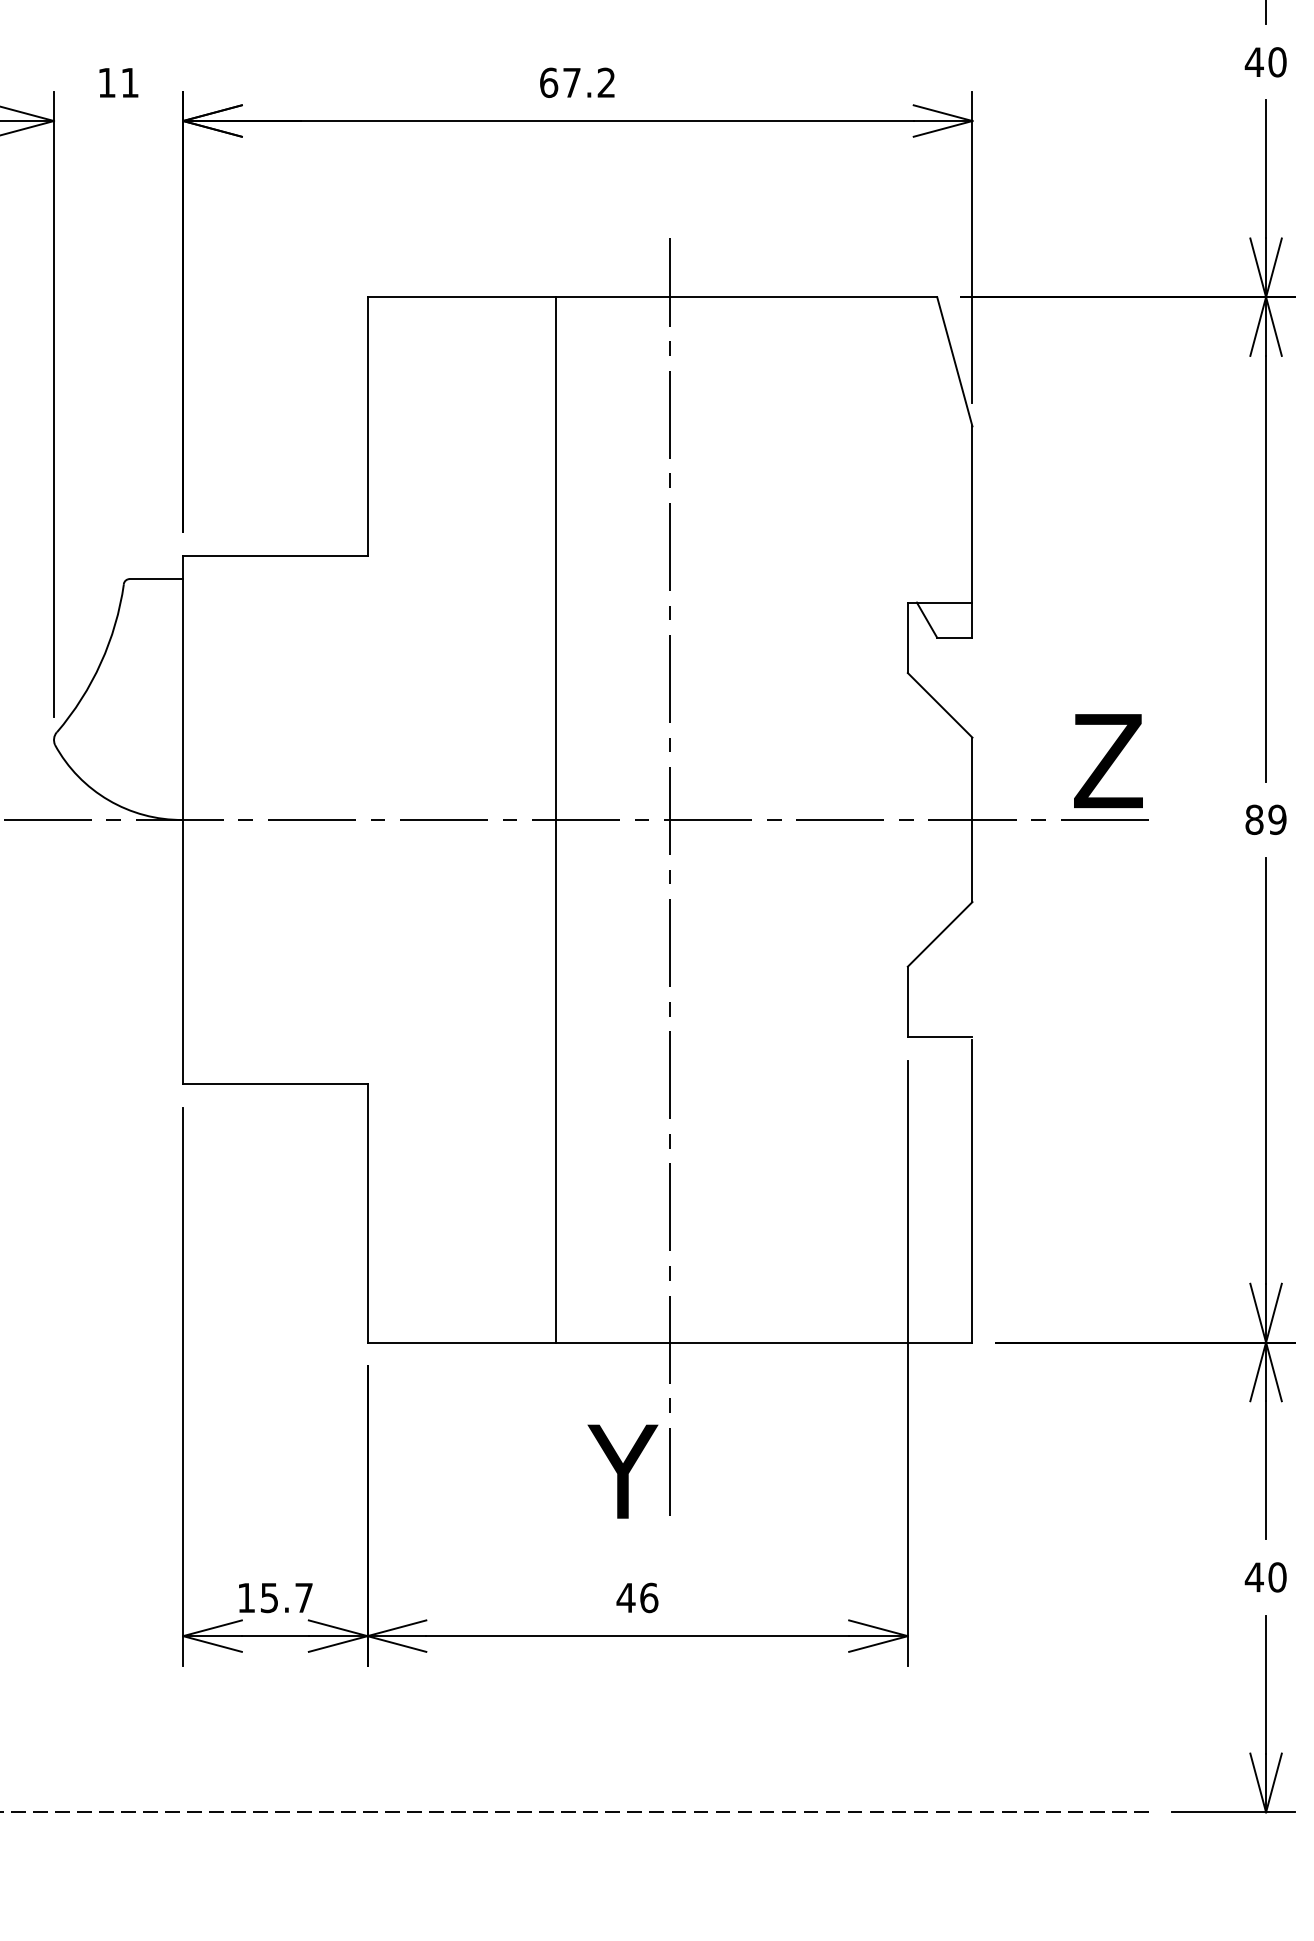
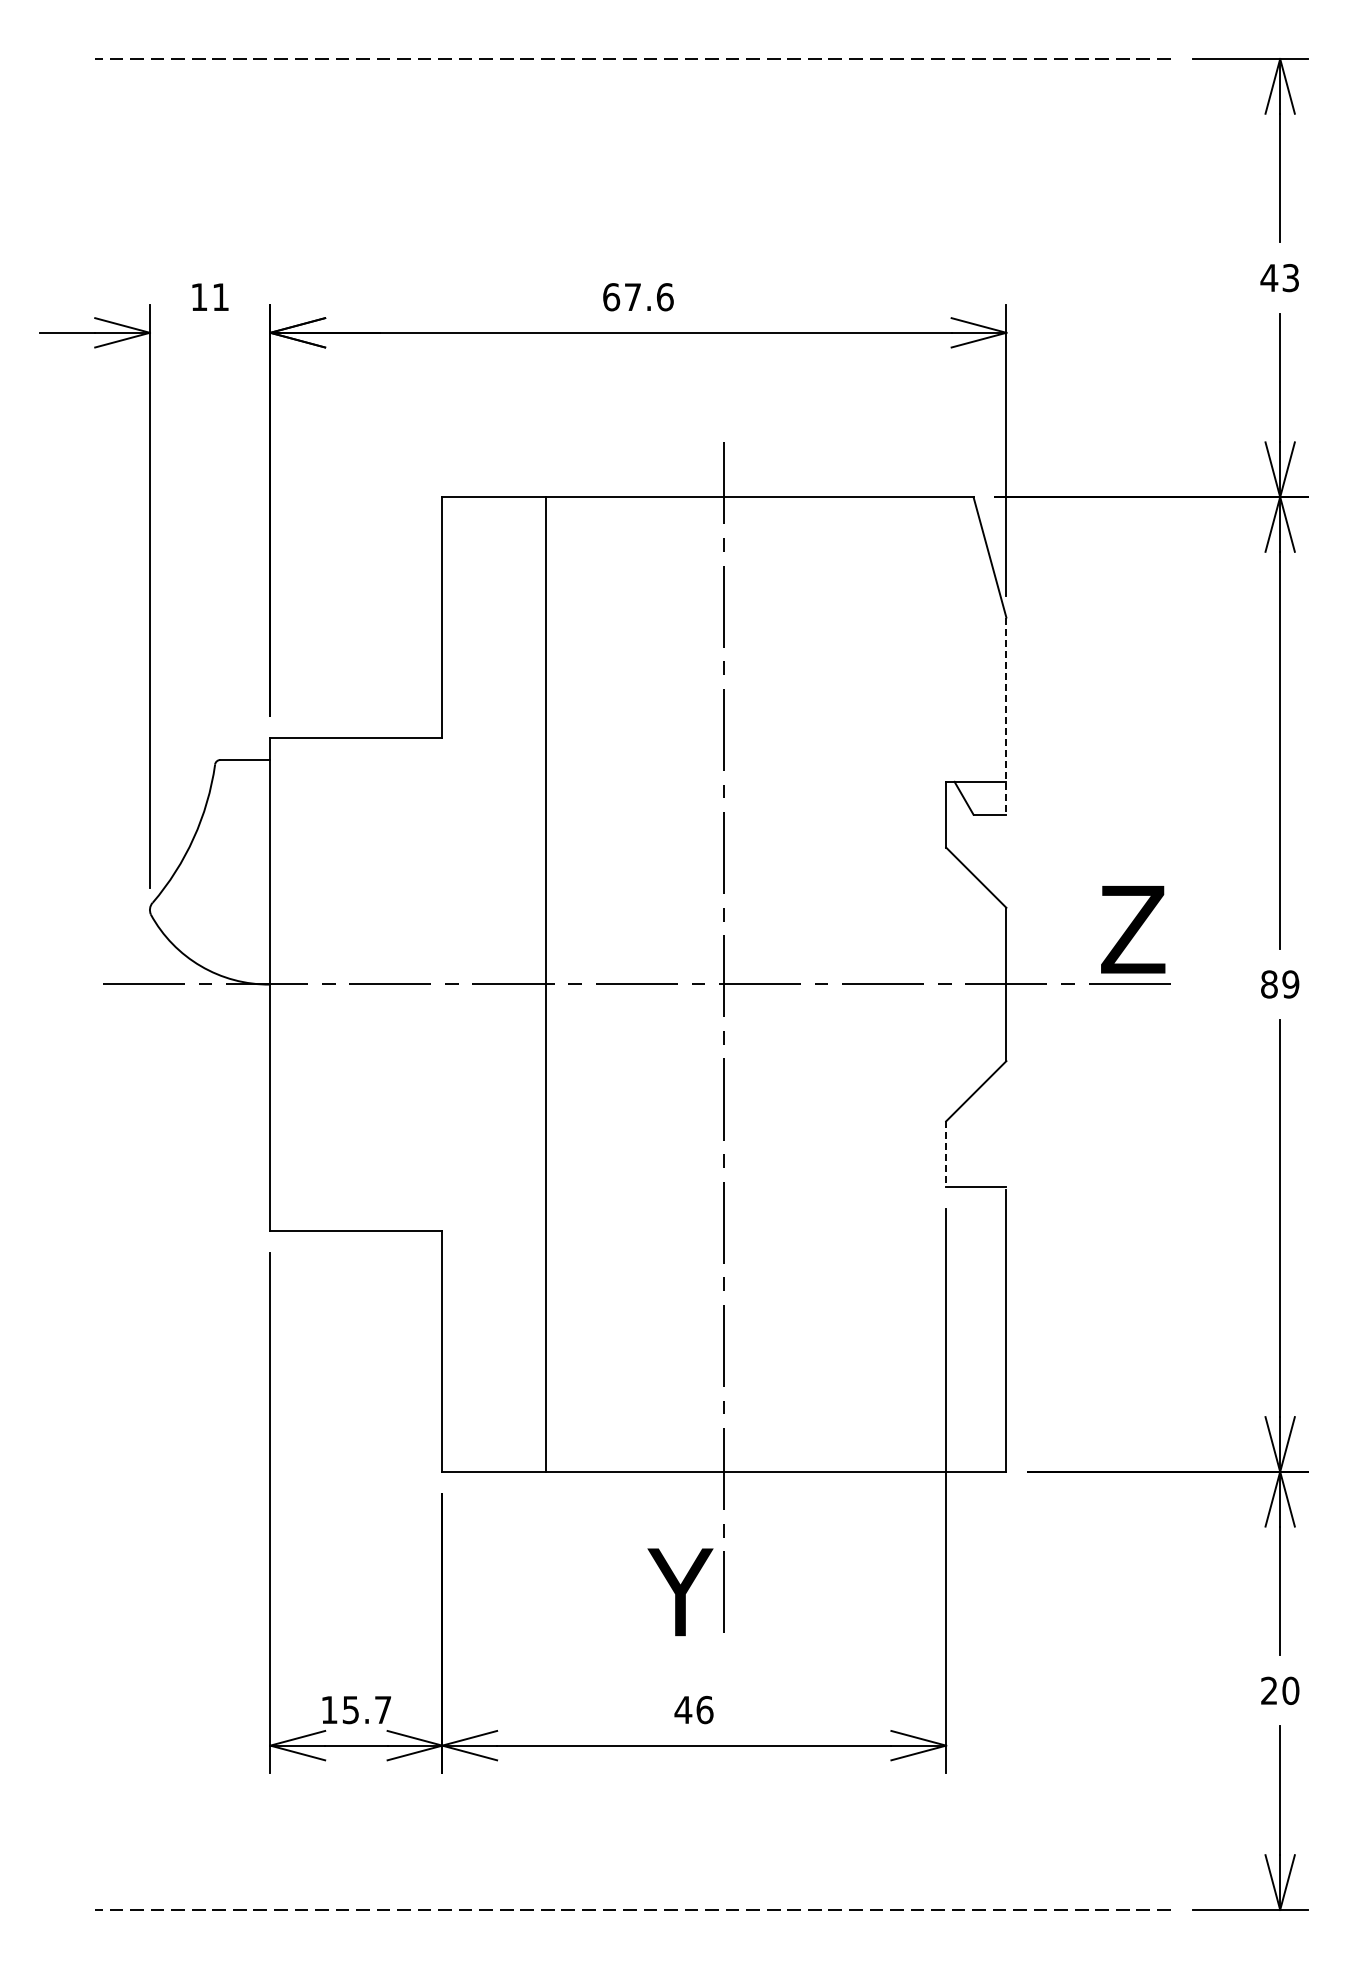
text: (1277, 62) -> (1290, 278), 40 -> 43
text: (605, 83) -> (664, 297), 67.2 -> 67.6
line: (972, 532) -> (1006, 716), solid -> dashed
line: (555, 819) -> (545, 984), moved
line: (908, 1002) -> (946, 1154), solid -> dashed
text: (1254, 1577) -> (1269, 1690), 40 -> 20

